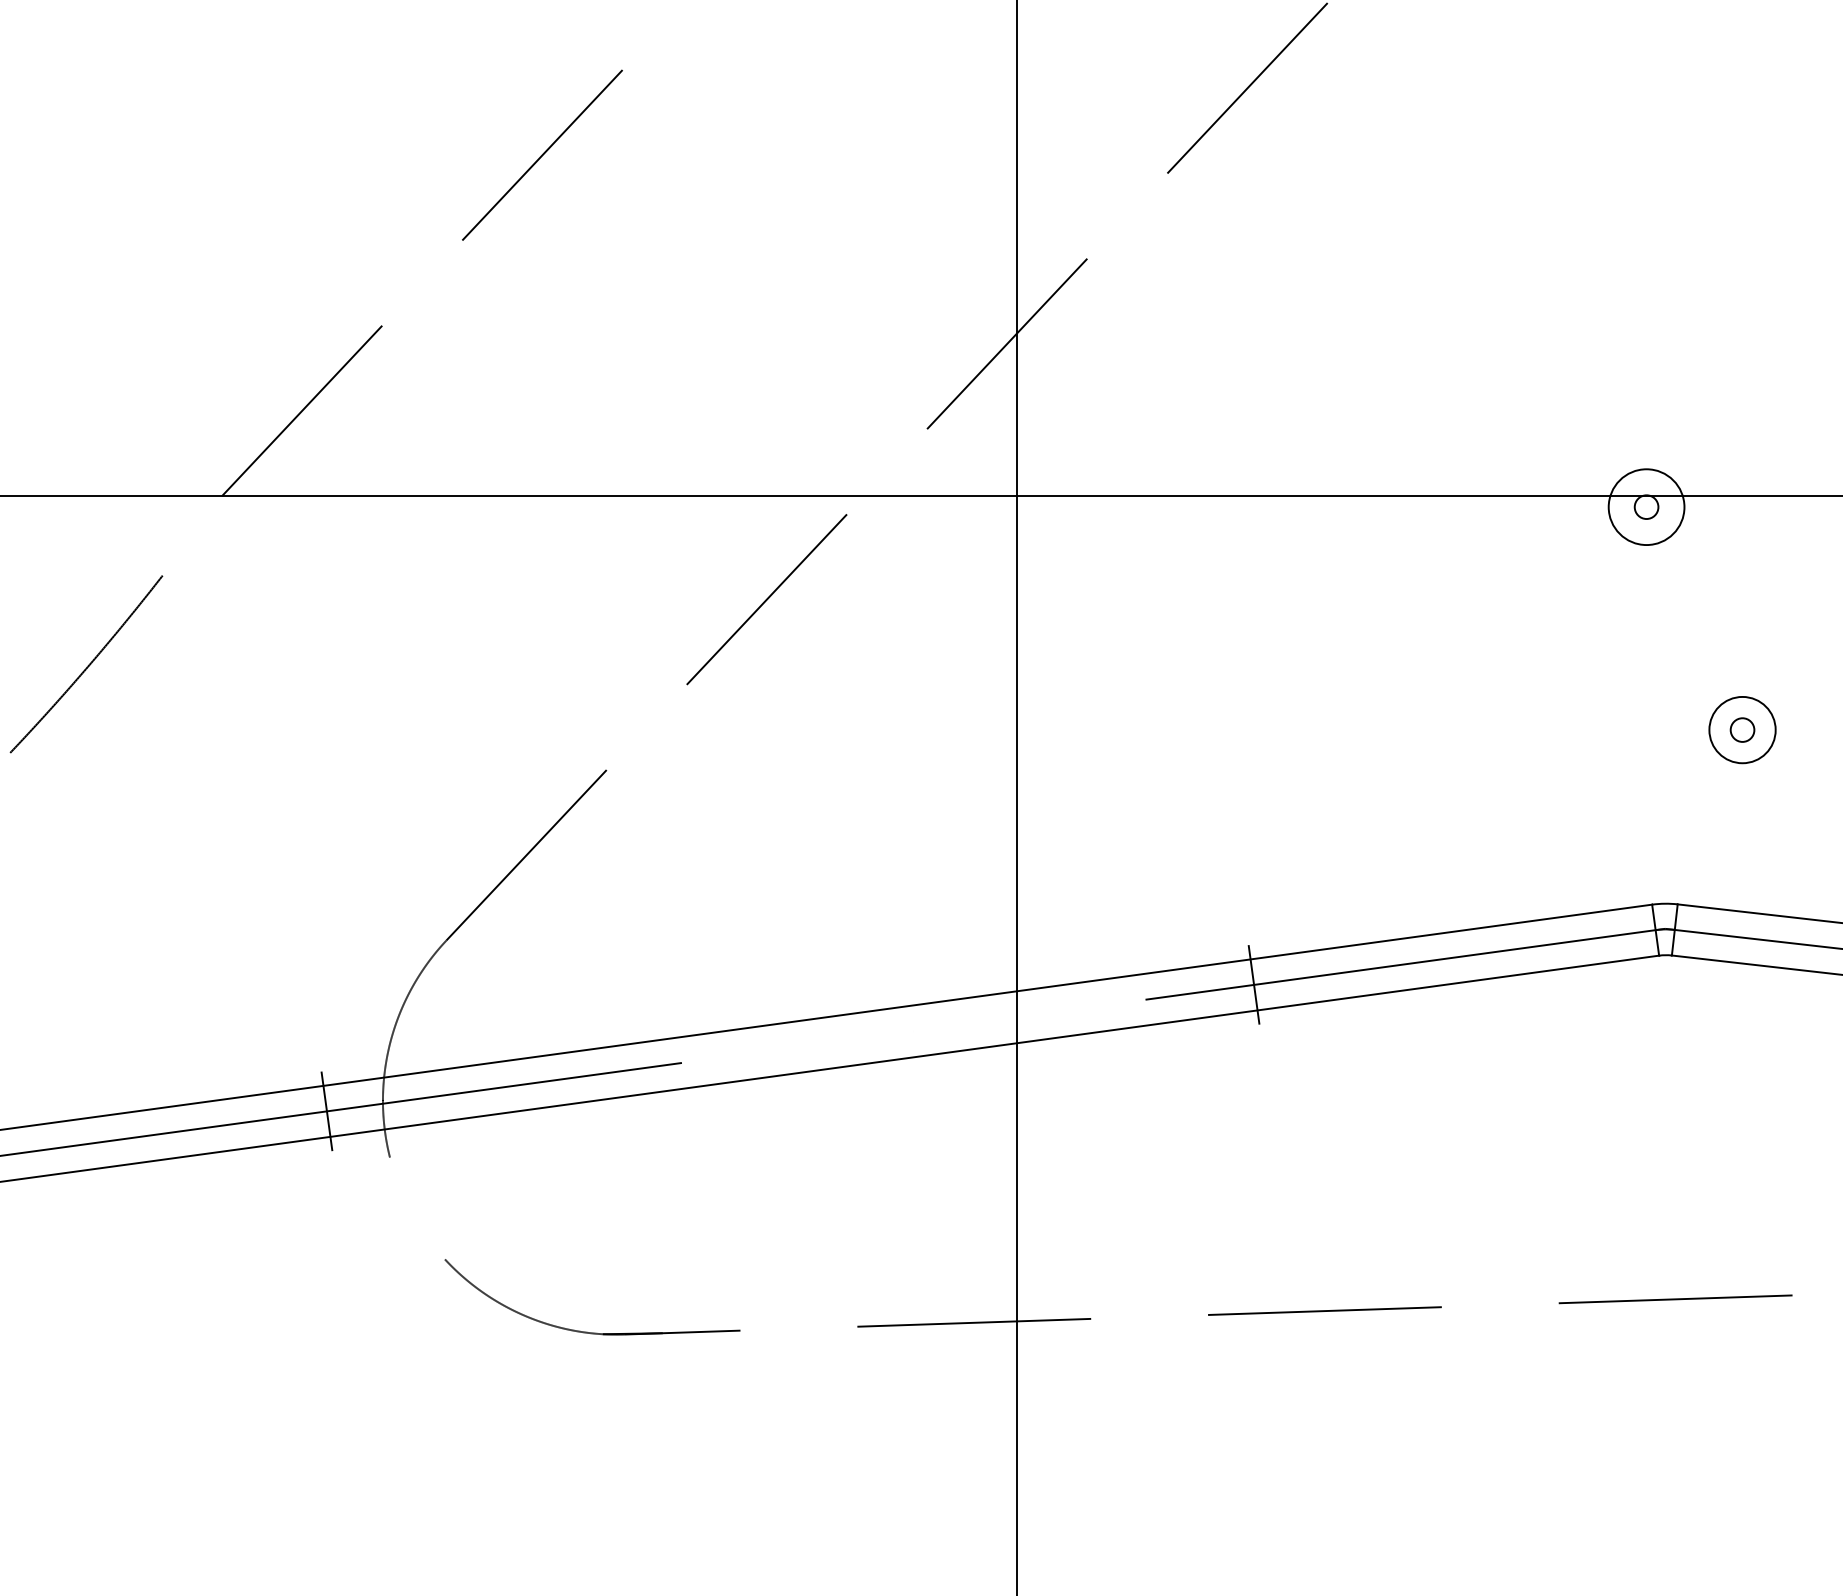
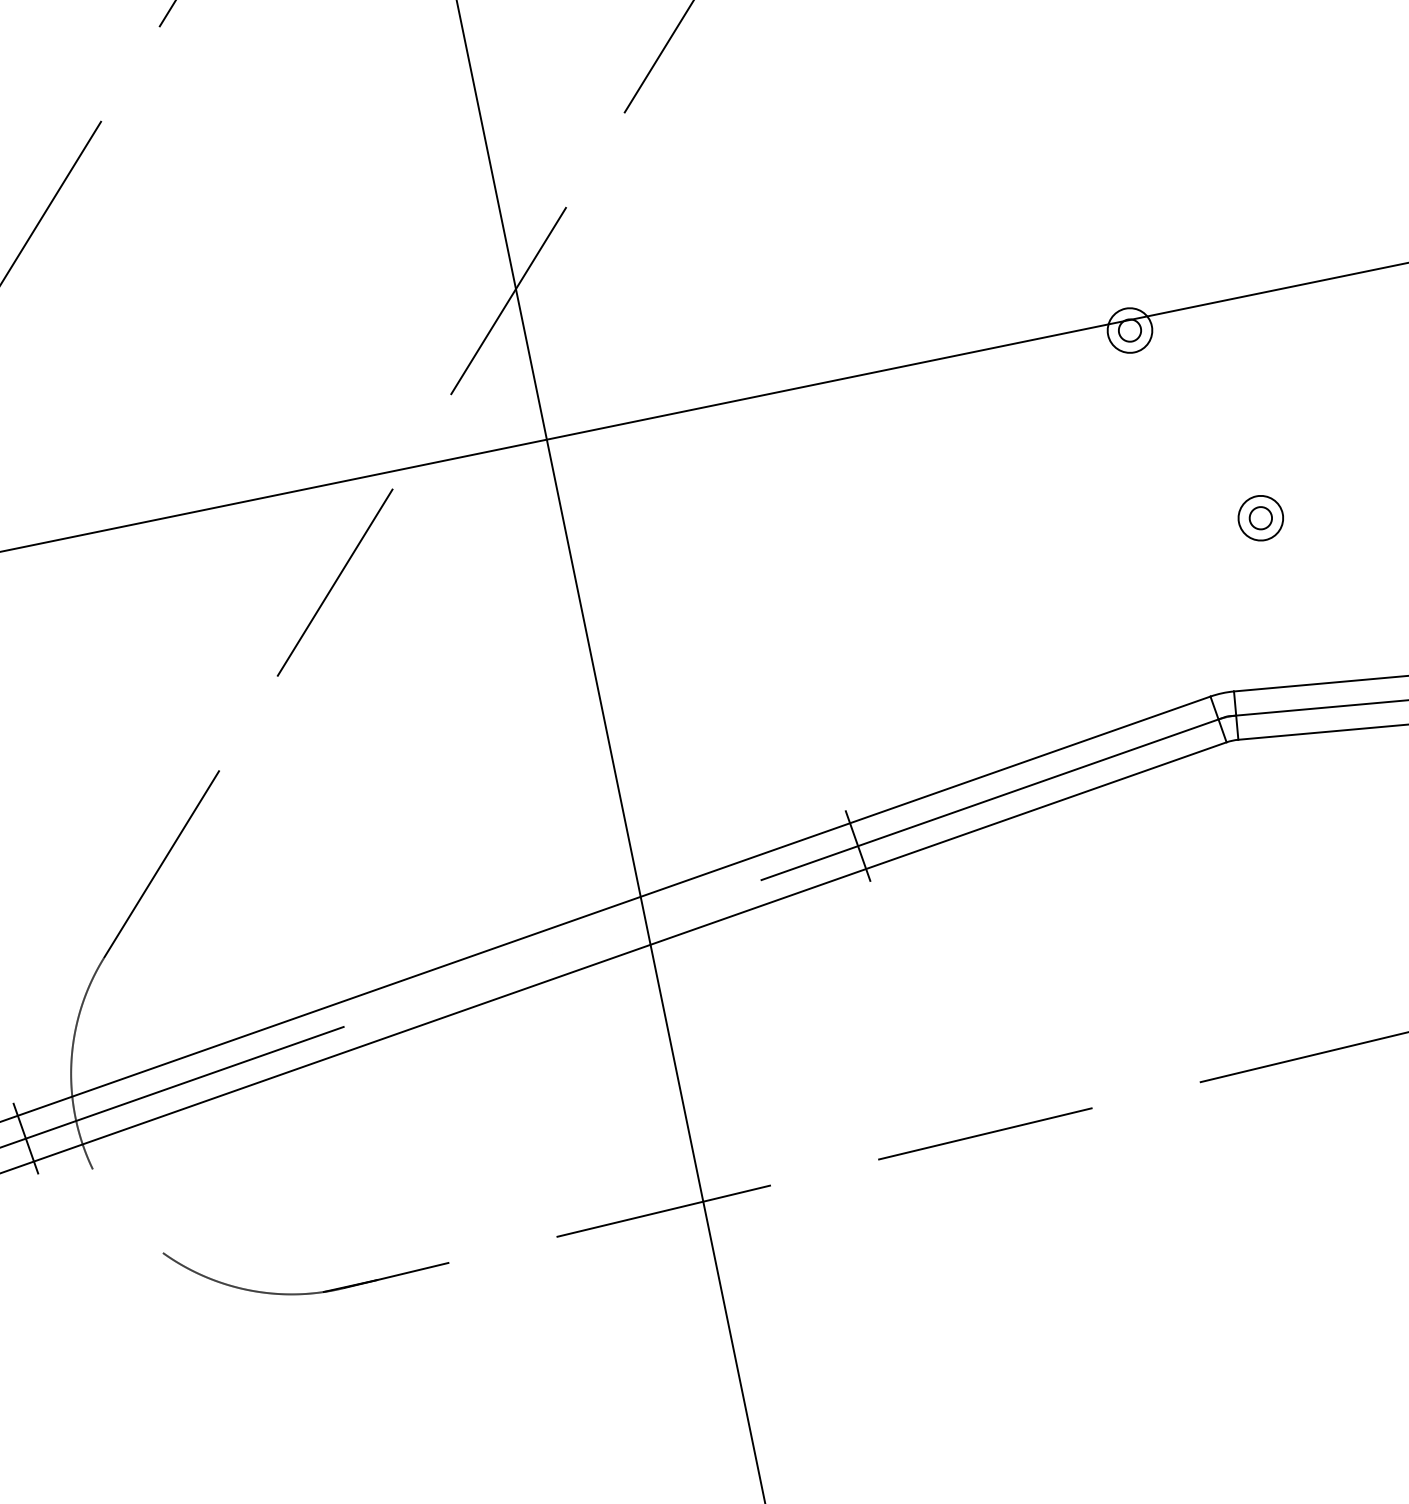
circle: (1646, 506) -> (1129, 329), size x0.62
circle: (1742, 729) -> (1260, 517), size x0.71

